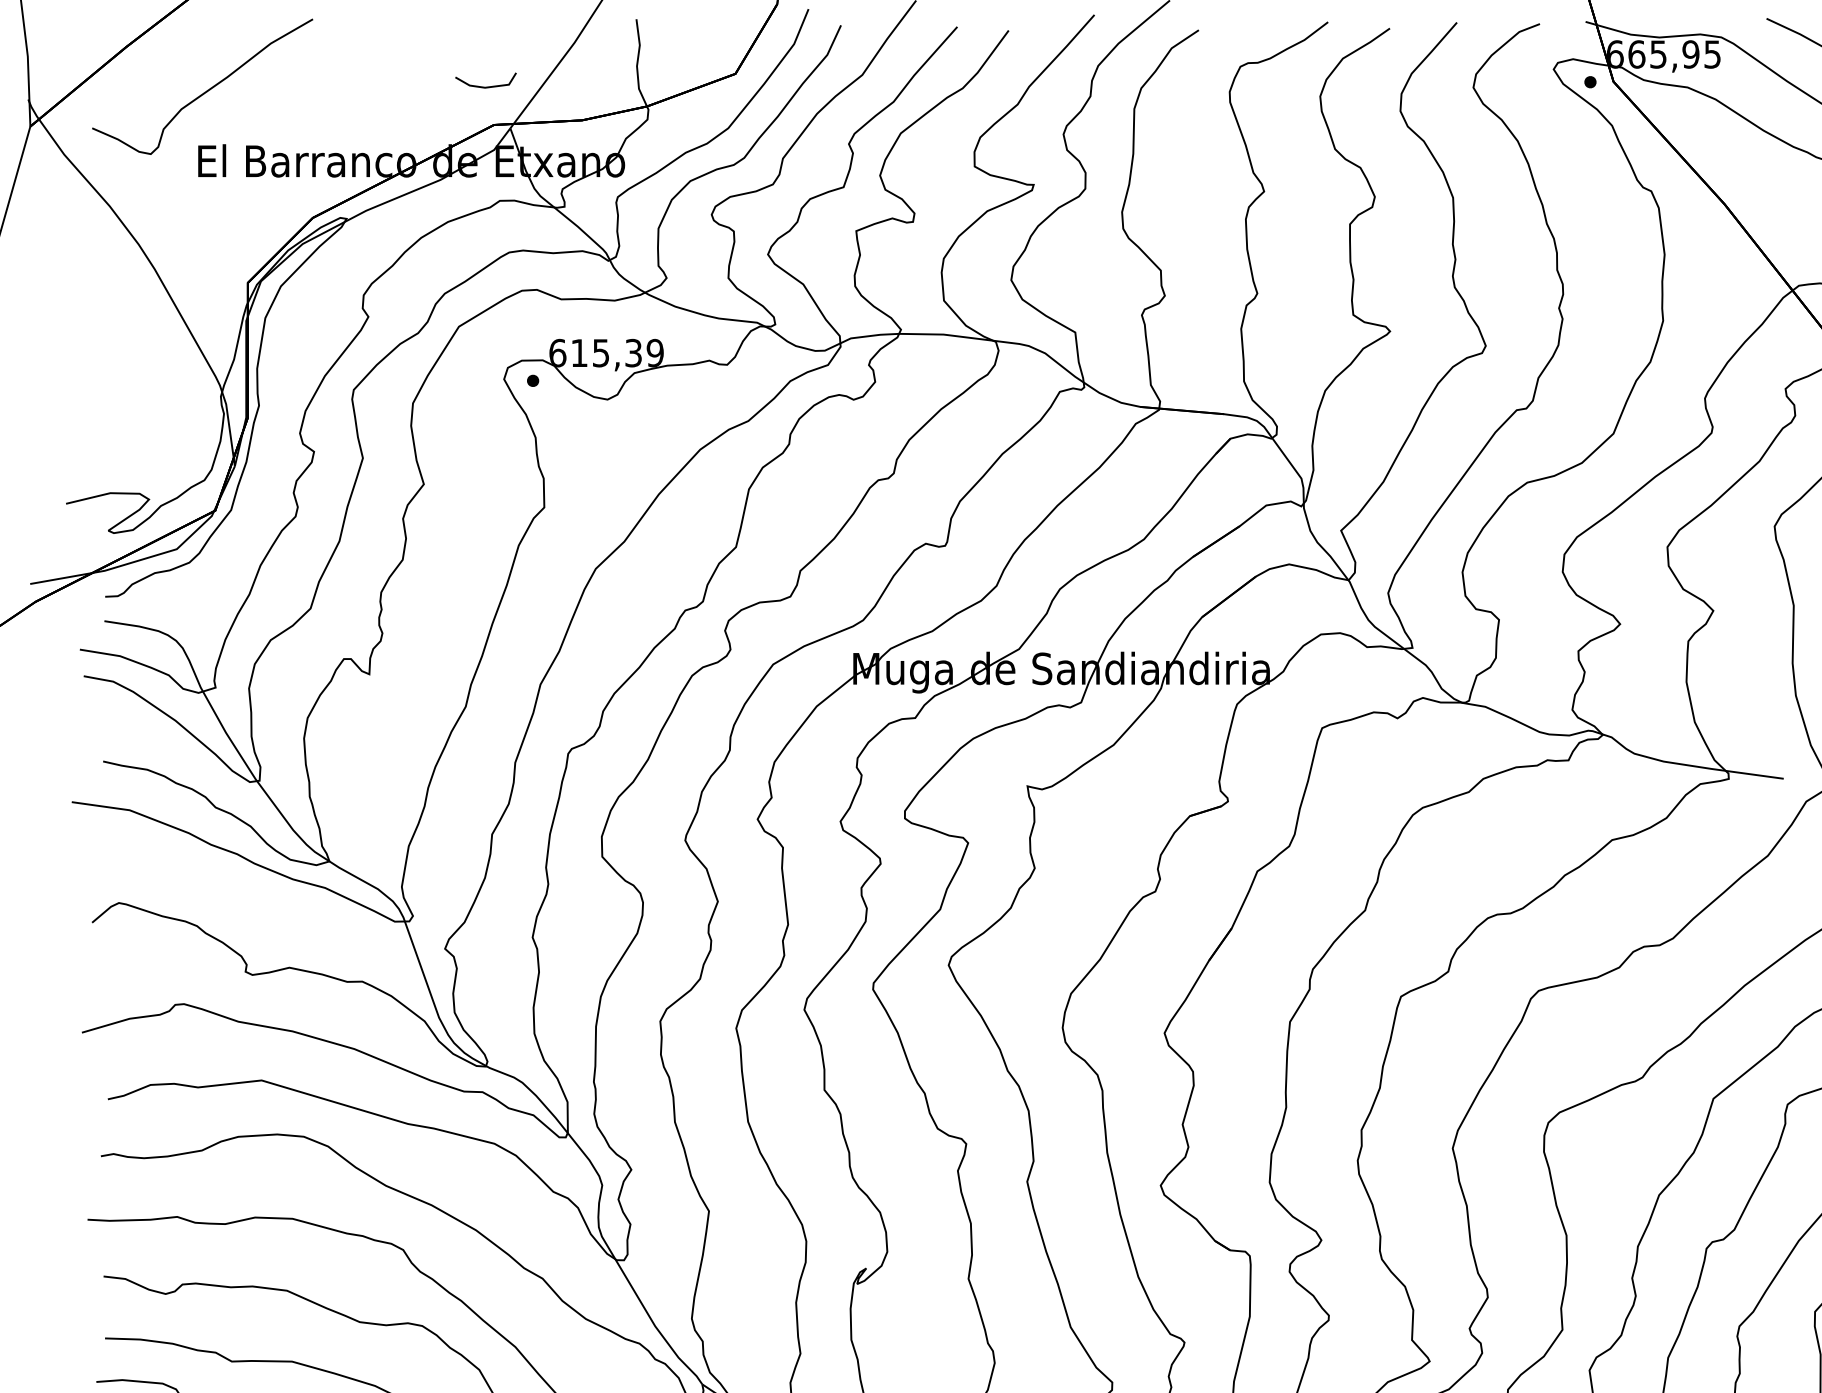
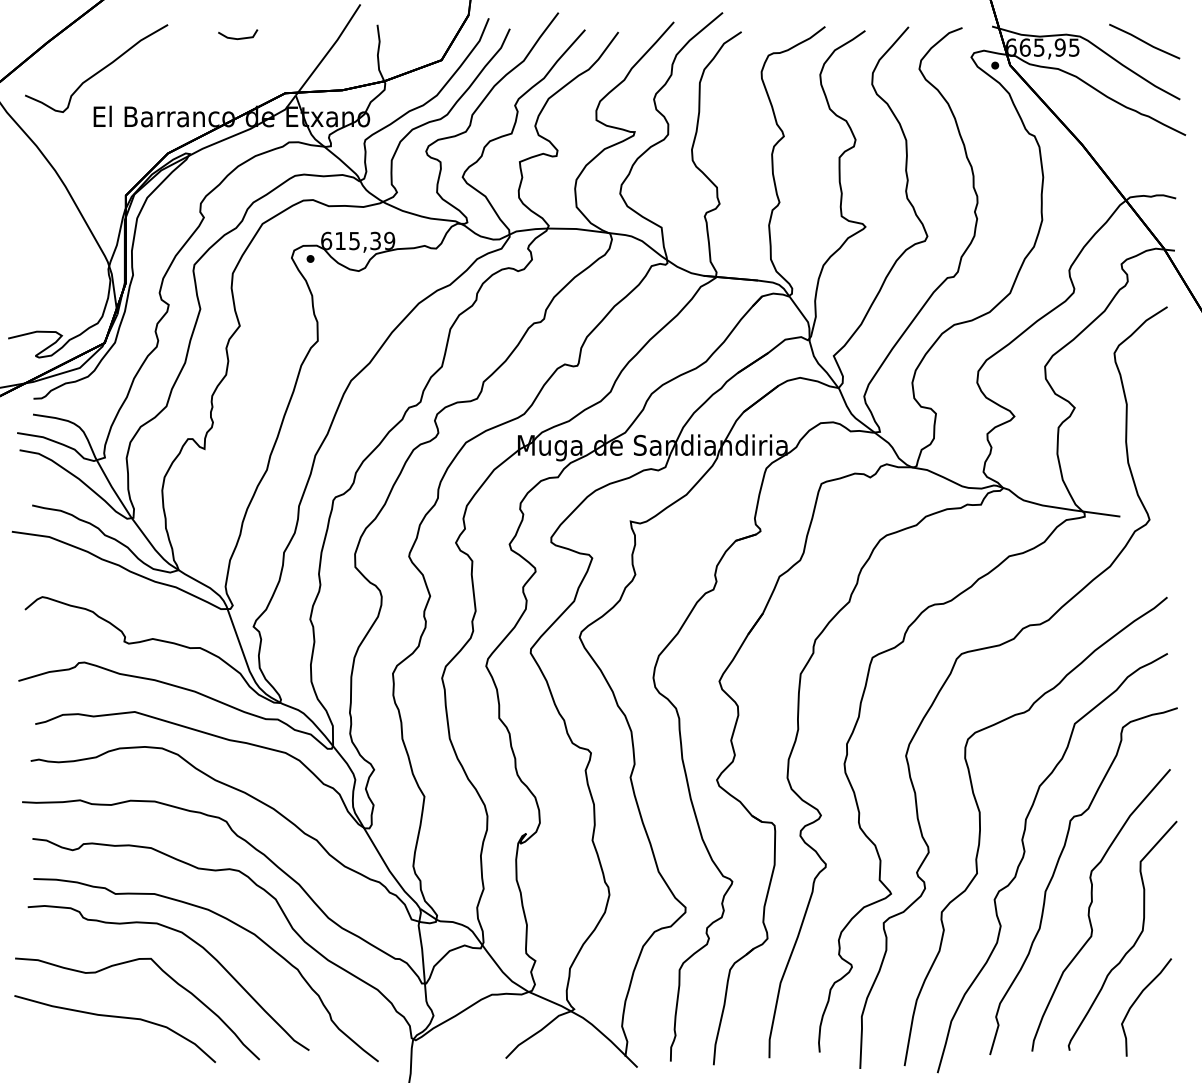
line: (489, 85) -> (240, 37), moved

